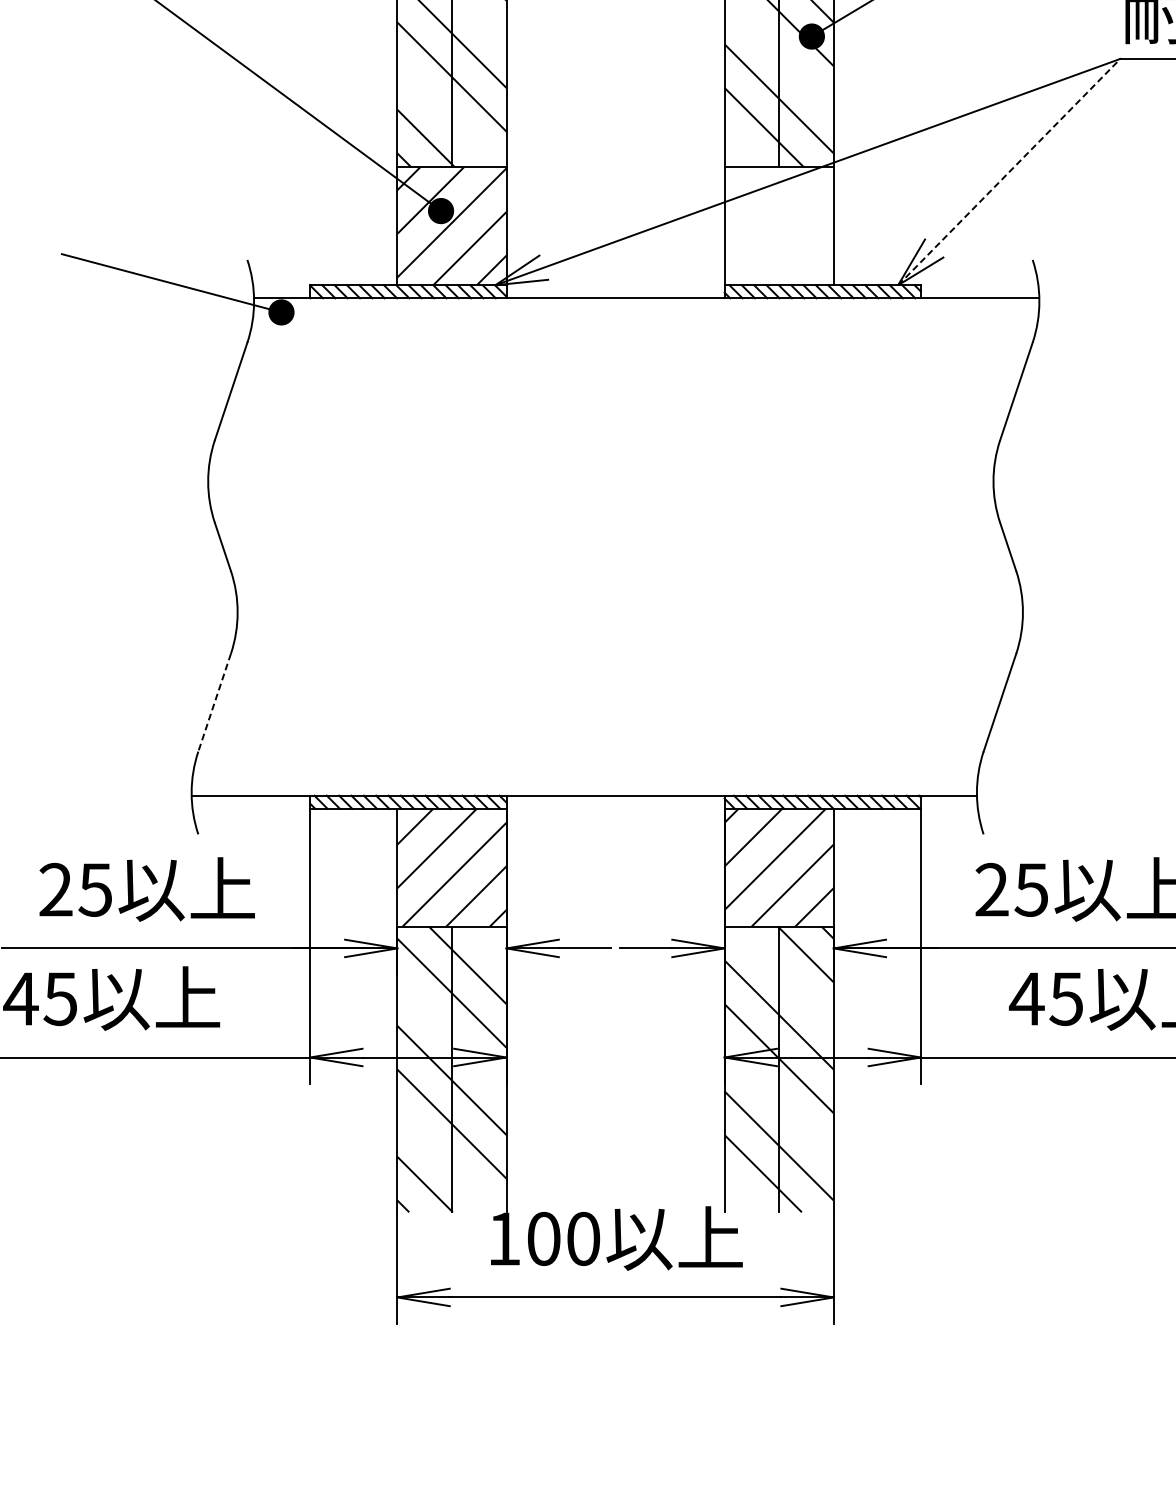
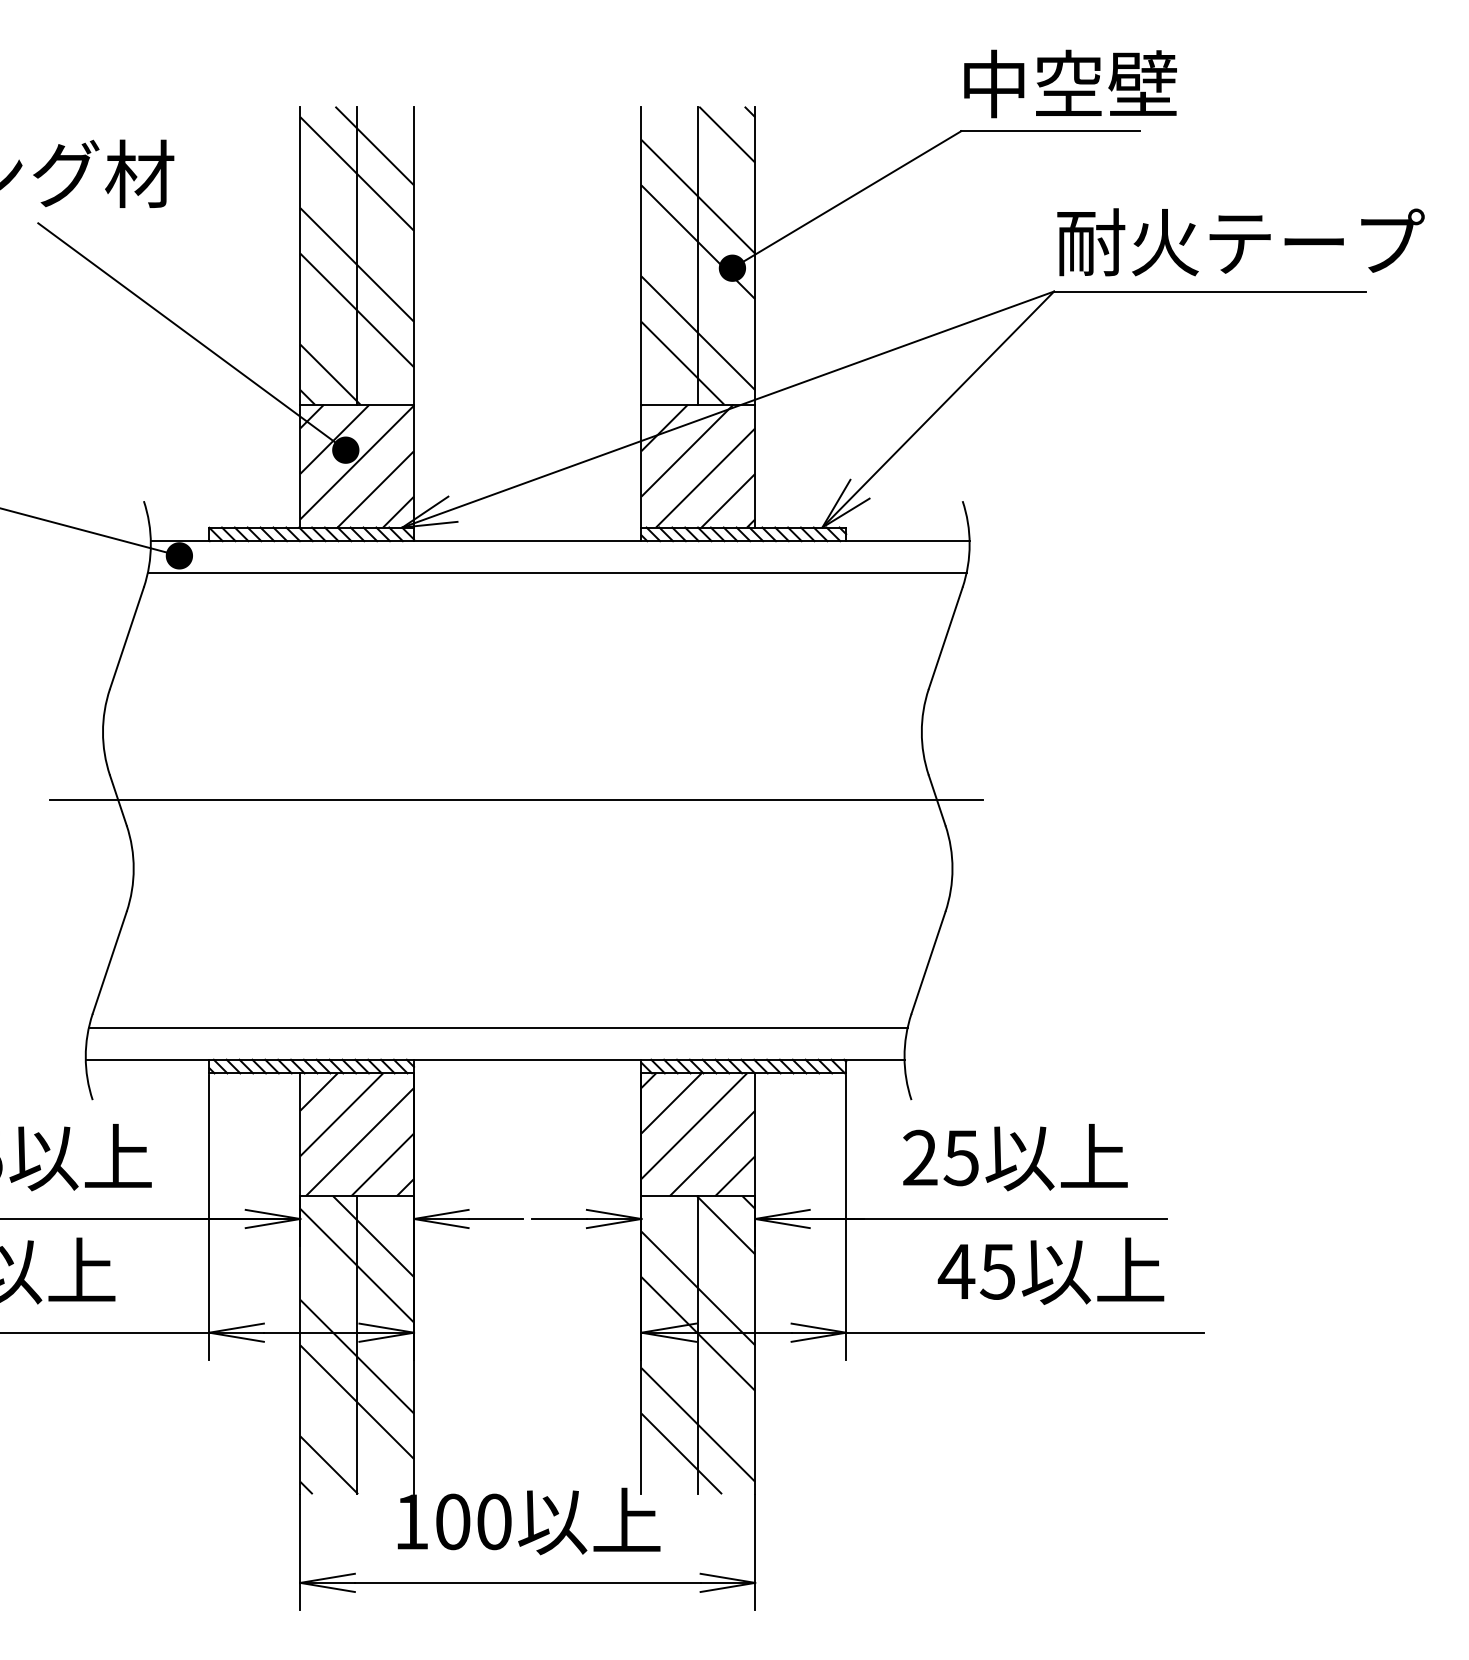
line: (1009, 172) -> (938, 409), dashed -> solid
hatch: (779, 225) -> (698, 465), added
line: (643, 329) -> (556, 573), added
line: (604, 547) -> (516, 800), added
line: (214, 702) -> (109, 962), dashed -> solid
line: (586, 764) -> (497, 1027), added

